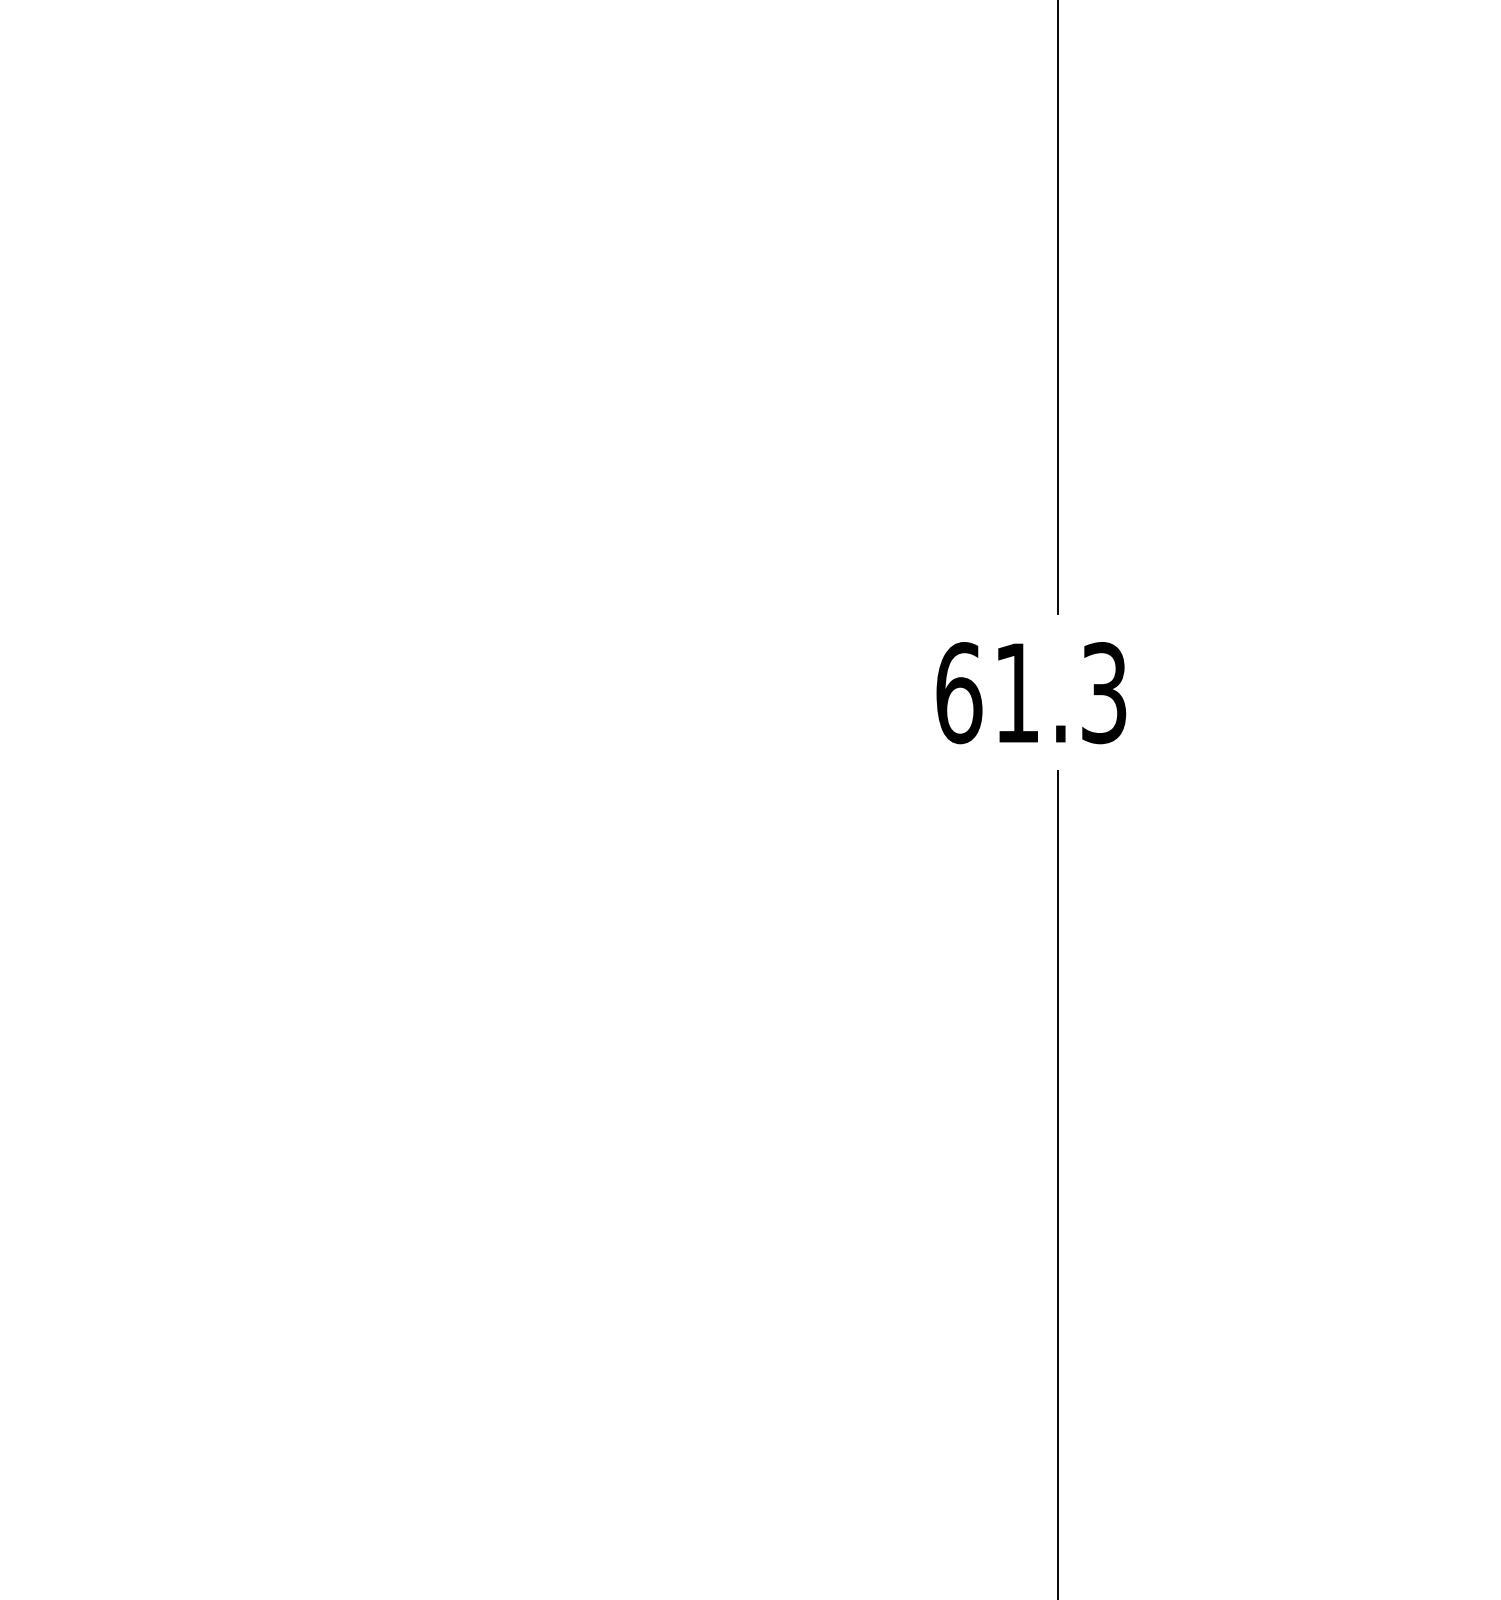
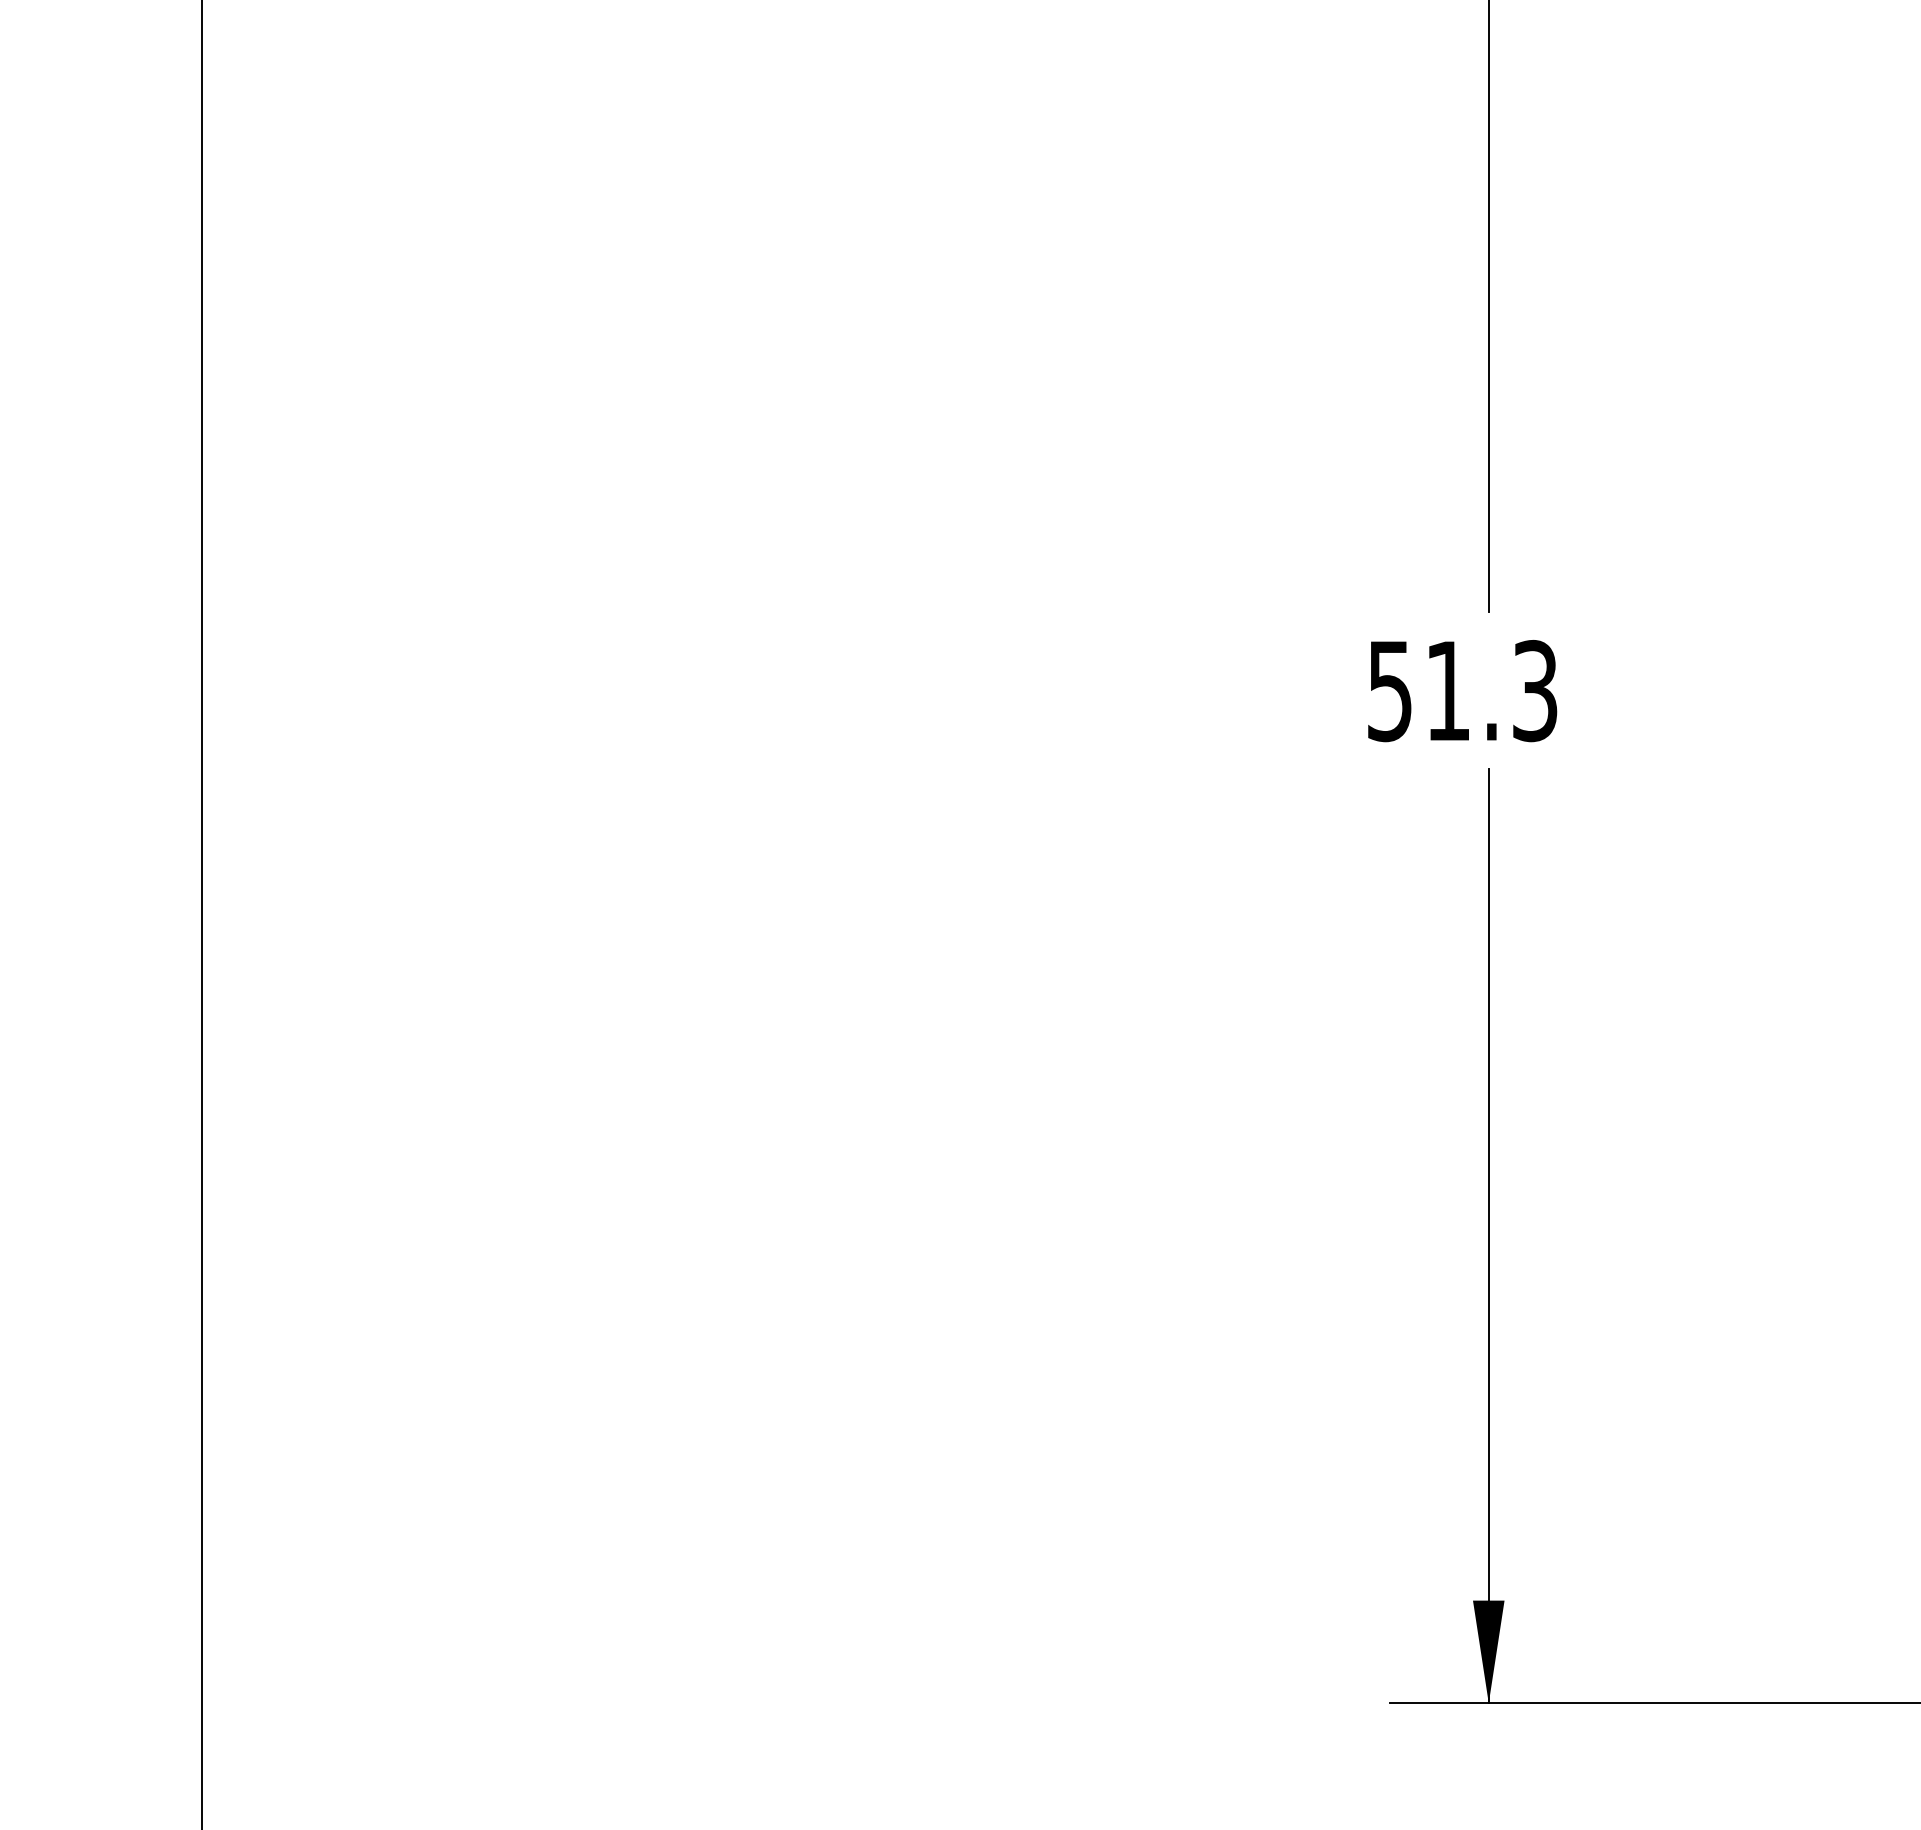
text: (959, 693) -> (1390, 691), 61.3 -> 51.3

